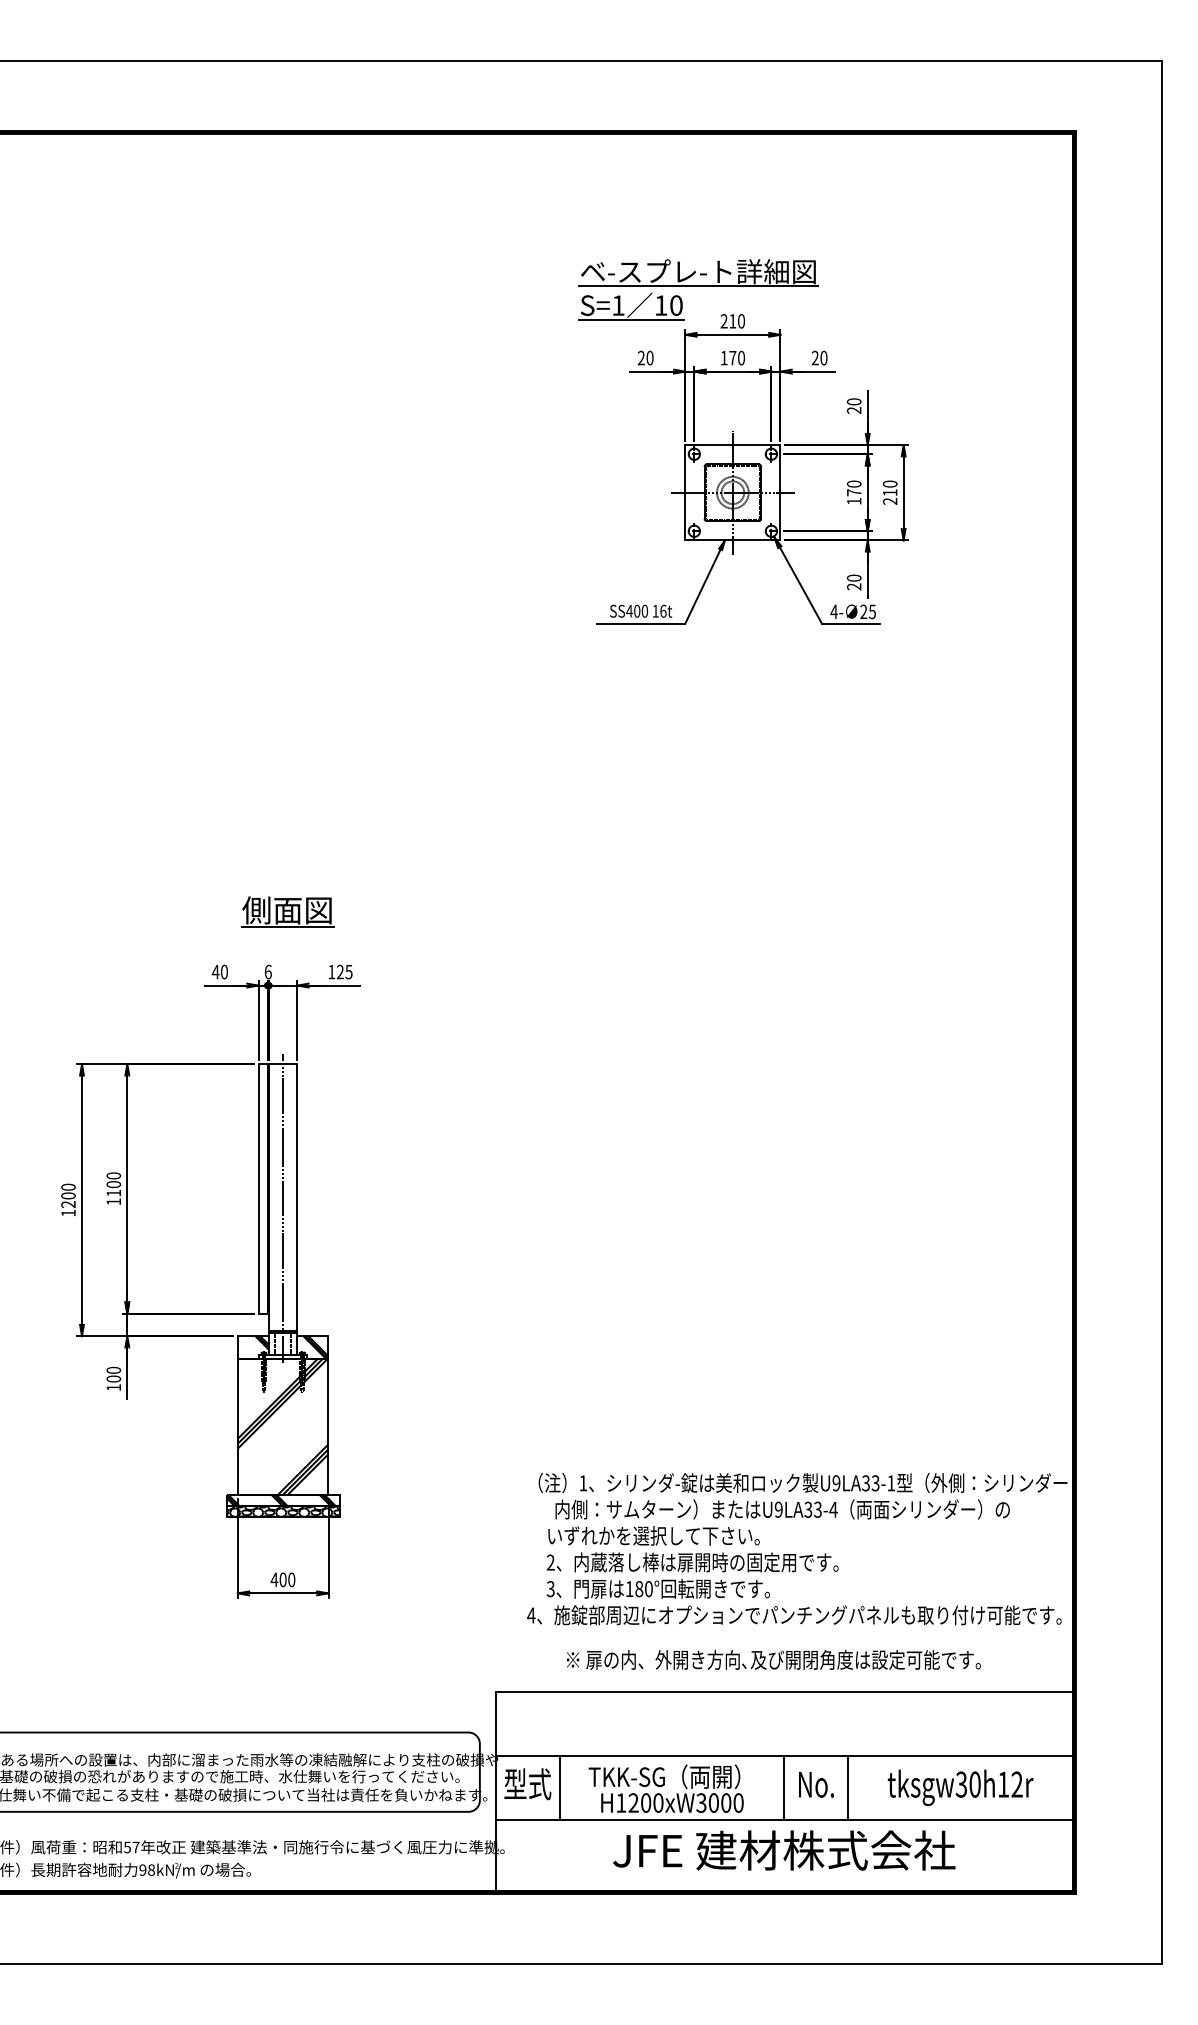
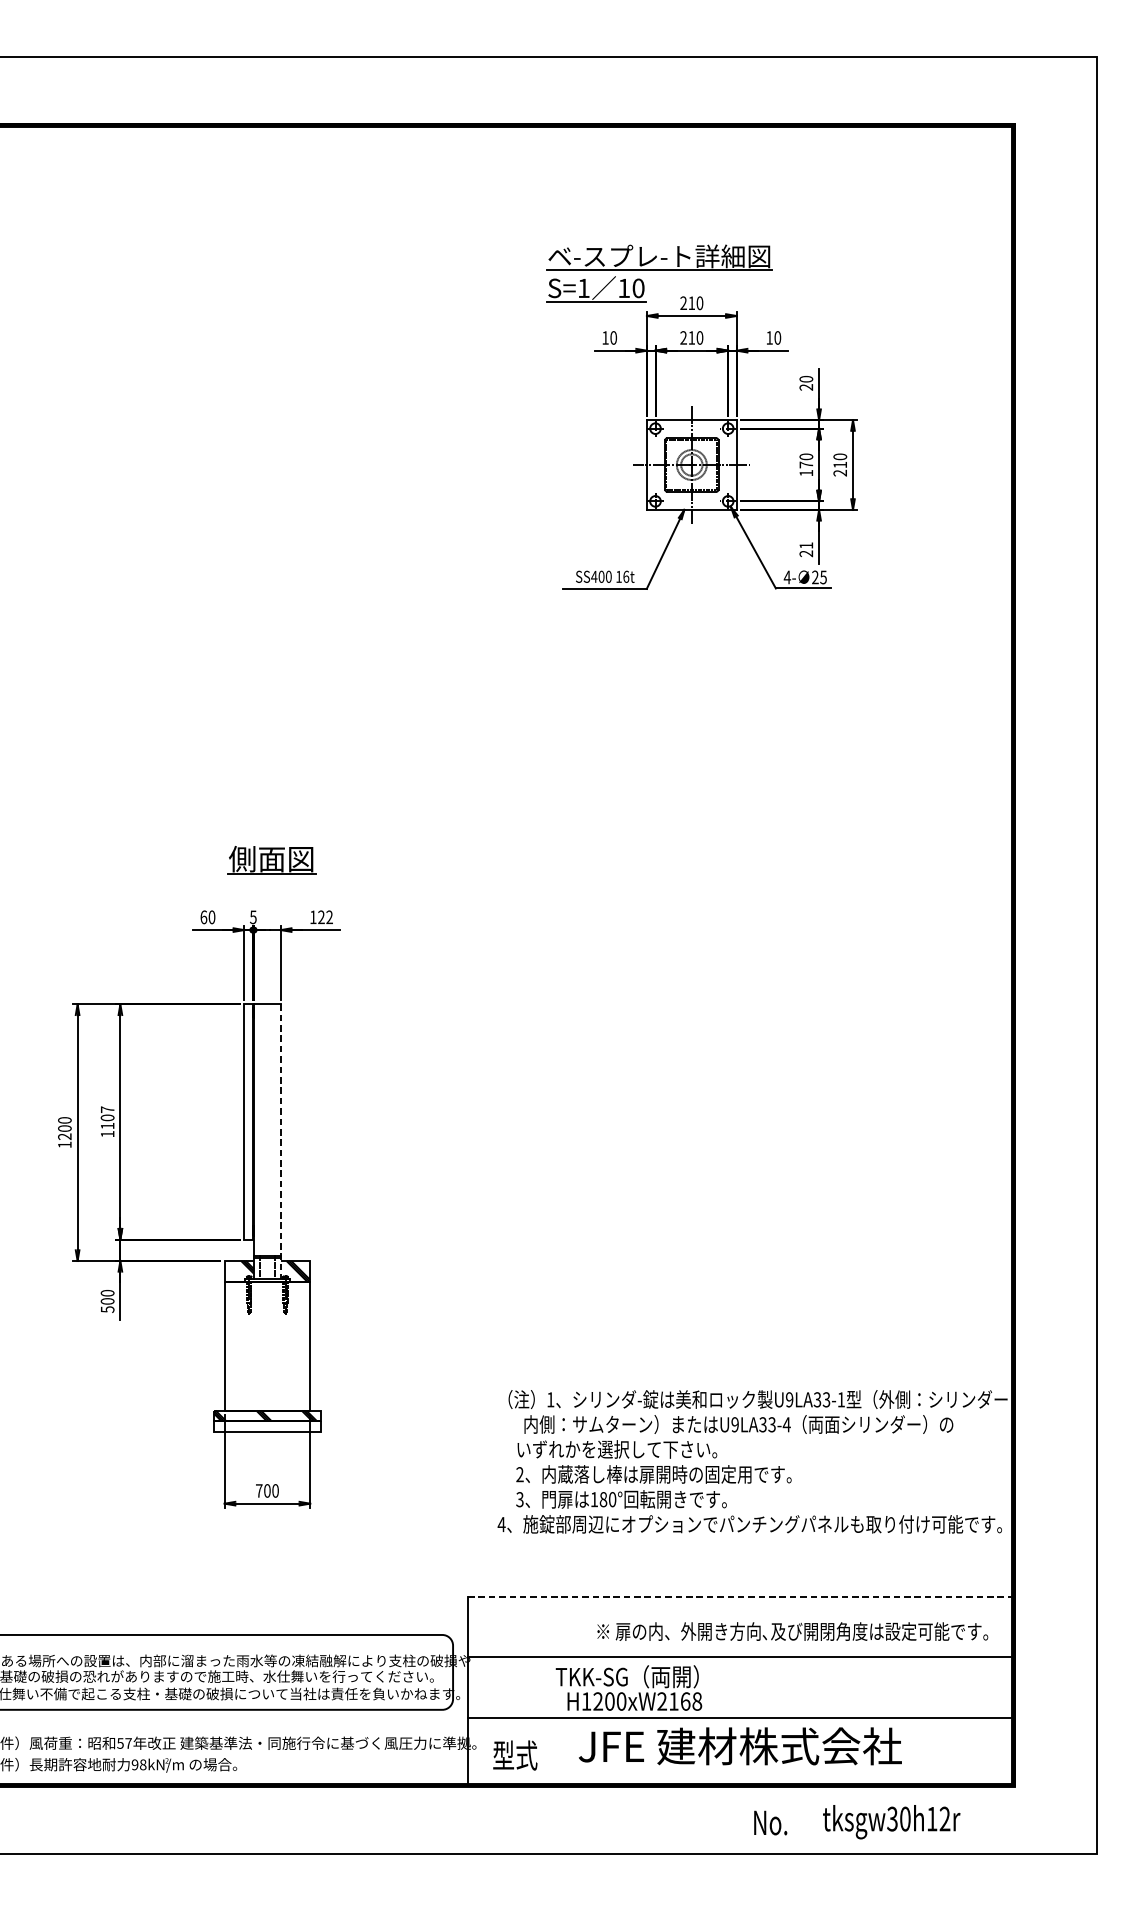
text: (640, 357) -> (604, 337), 20 -> 10
text: (728, 357) -> (687, 337), 170 -> 210
text: (814, 357) -> (768, 337), 20 -> 10
text: (853, 577) -> (805, 544), 20 -> 21
text: (215, 971) -> (203, 916), 40 -> 60
text: (267, 971) -> (252, 916), 6 -> 5
text: (348, 971) -> (329, 916), 125 -> 122
text: (113, 1175) -> (107, 1109), 1100 -> 1107
line: (283, 1208) -> (267, 1140), removed
line: (297, 1210) -> (280, 1142), solid -> dashed
text: (113, 1387) -> (107, 1309), 100 -> 500
hatch: (282, 1426) -> (266, 1346), removed
hatch: (282, 1511) -> (266, 1426), removed
text: (274, 1579) -> (259, 1490), 400 -> 700
text: (773, 1659) -> (792, 1631), moved
line: (784, 1691) -> (740, 1596), solid -> dashed
text: (527, 1784) -> (515, 1755), moved
text: (816, 1784) -> (770, 1822), moved
line: (559, 1787) -> (528, 1686), removed
line: (784, 1787) -> (740, 1686), removed
line: (848, 1787) -> (800, 1686), removed
text: (960, 1787) -> (891, 1821), moved
text: (719, 1802) -> (679, 1701), H1200xW3000 -> H1200xW2168

